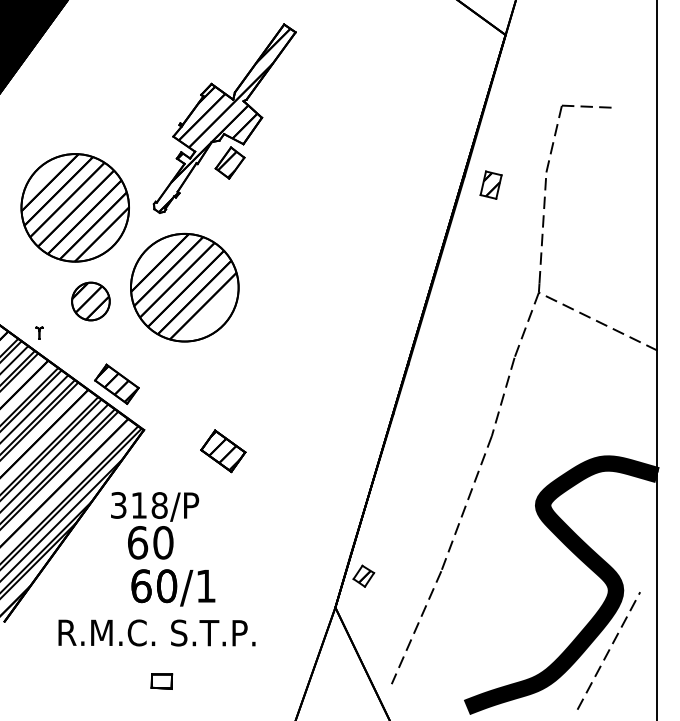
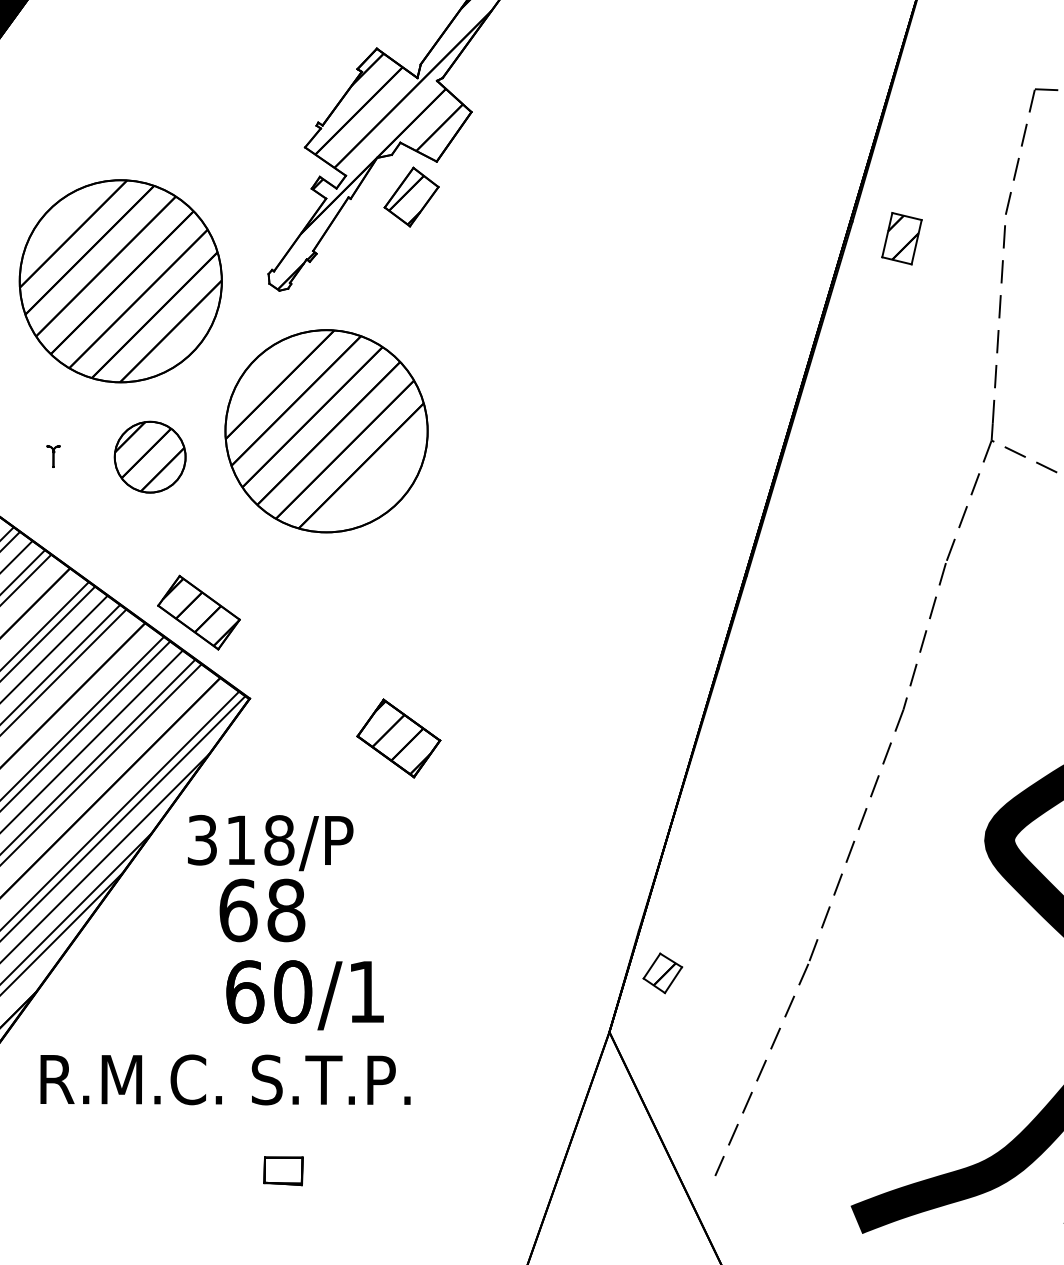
part: (39, 332) -> (53, 455), moved
text: (163, 542) -> (286, 909), 60 -> 68
text: (156, 632) -> (224, 1078), moved

